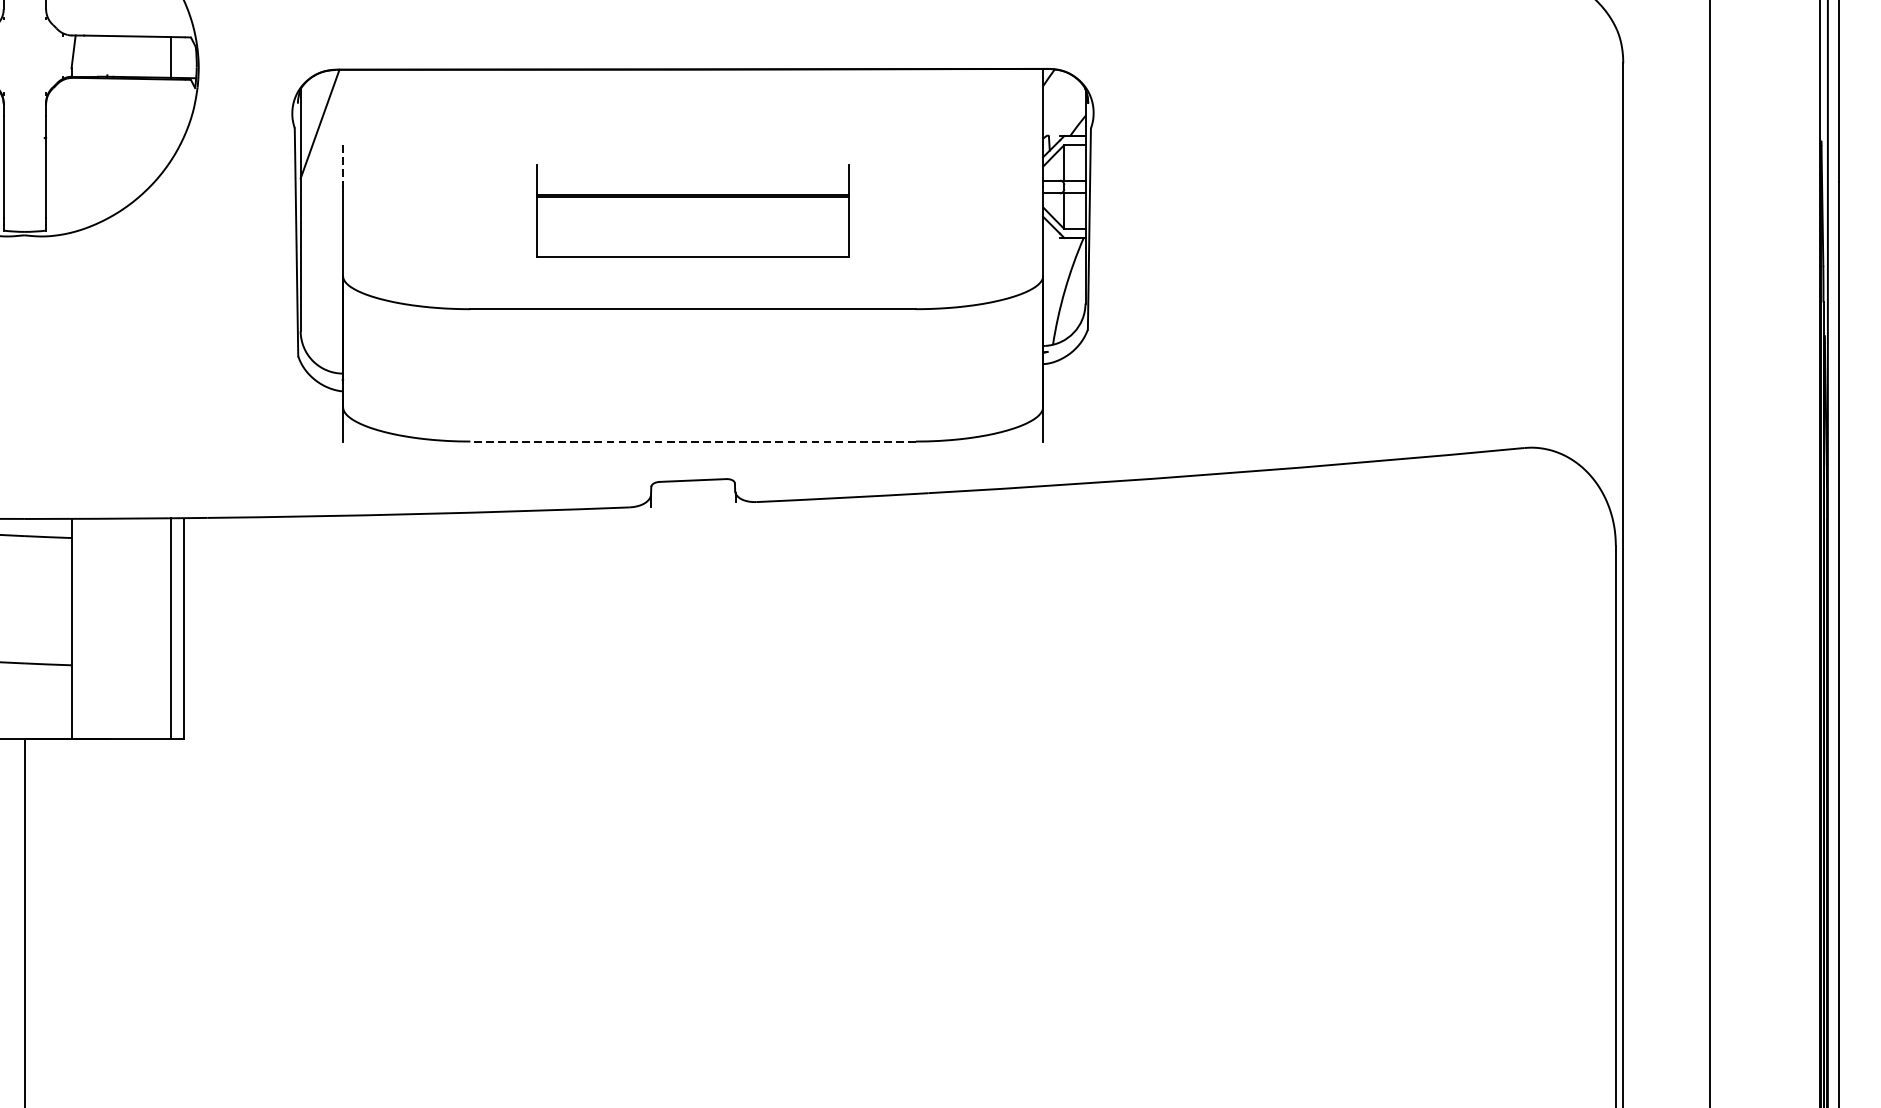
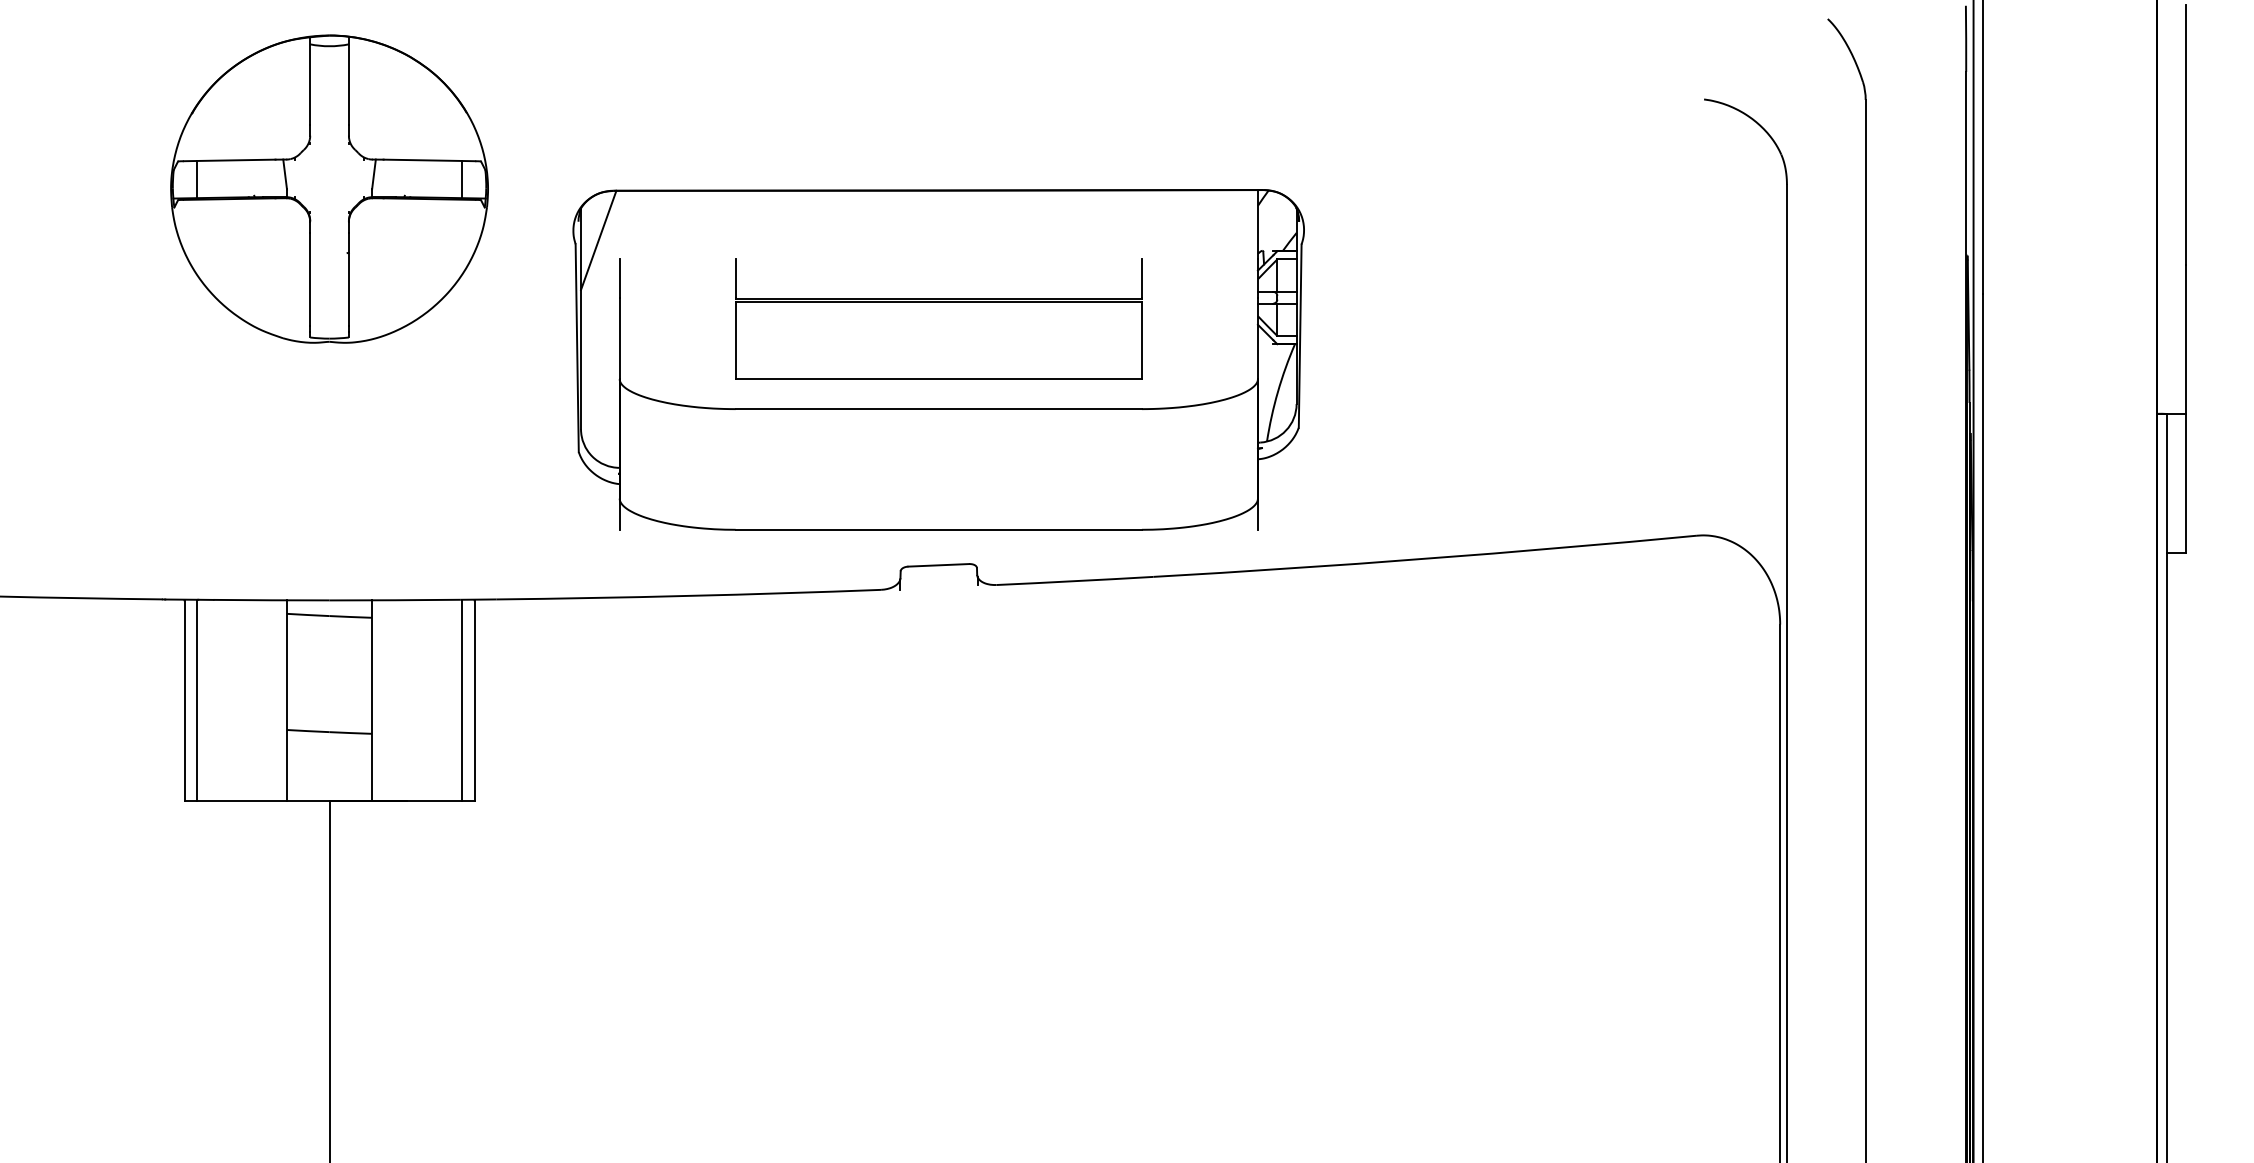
line: (342, 167) -> (619, 279), dashed -> solid
part: (692, 209) -> (938, 318), size x1.43
line: (692, 441) -> (938, 529), dashed -> solid

